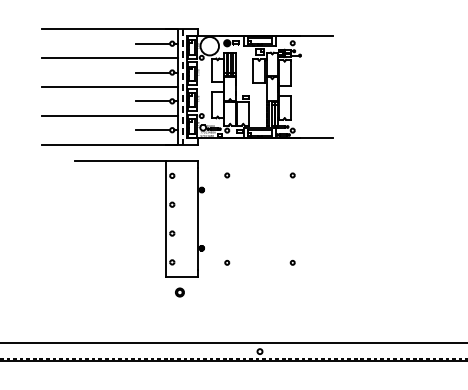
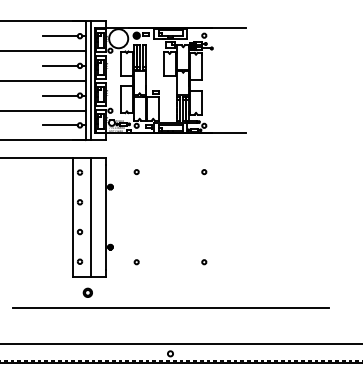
line: (182, 86) -> (90, 80), dashed -> solid
line: (182, 218) -> (90, 216), added
line: (259, 307) -> (169, 308), added

